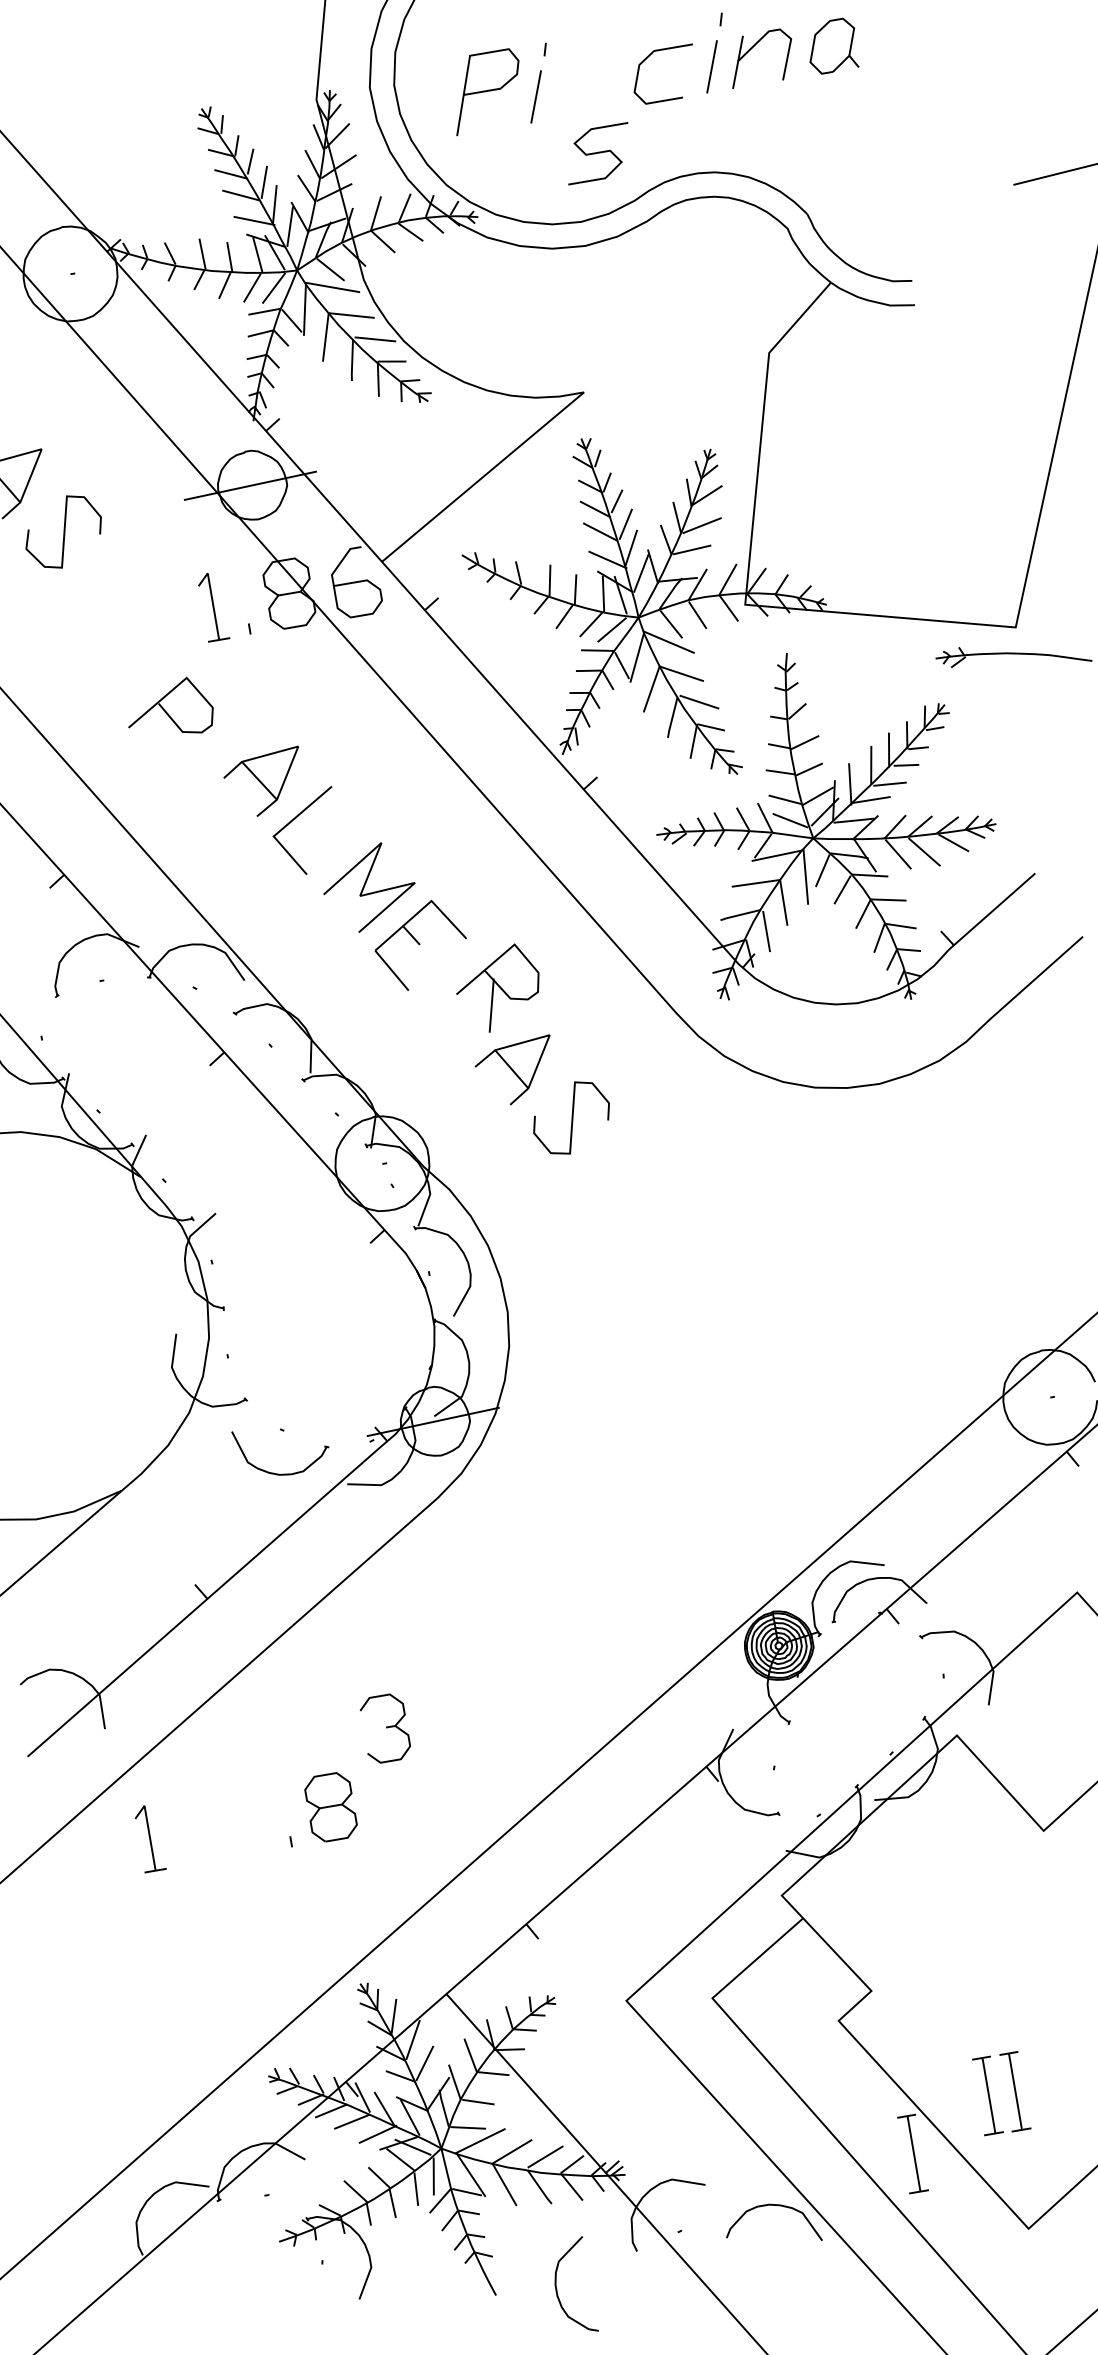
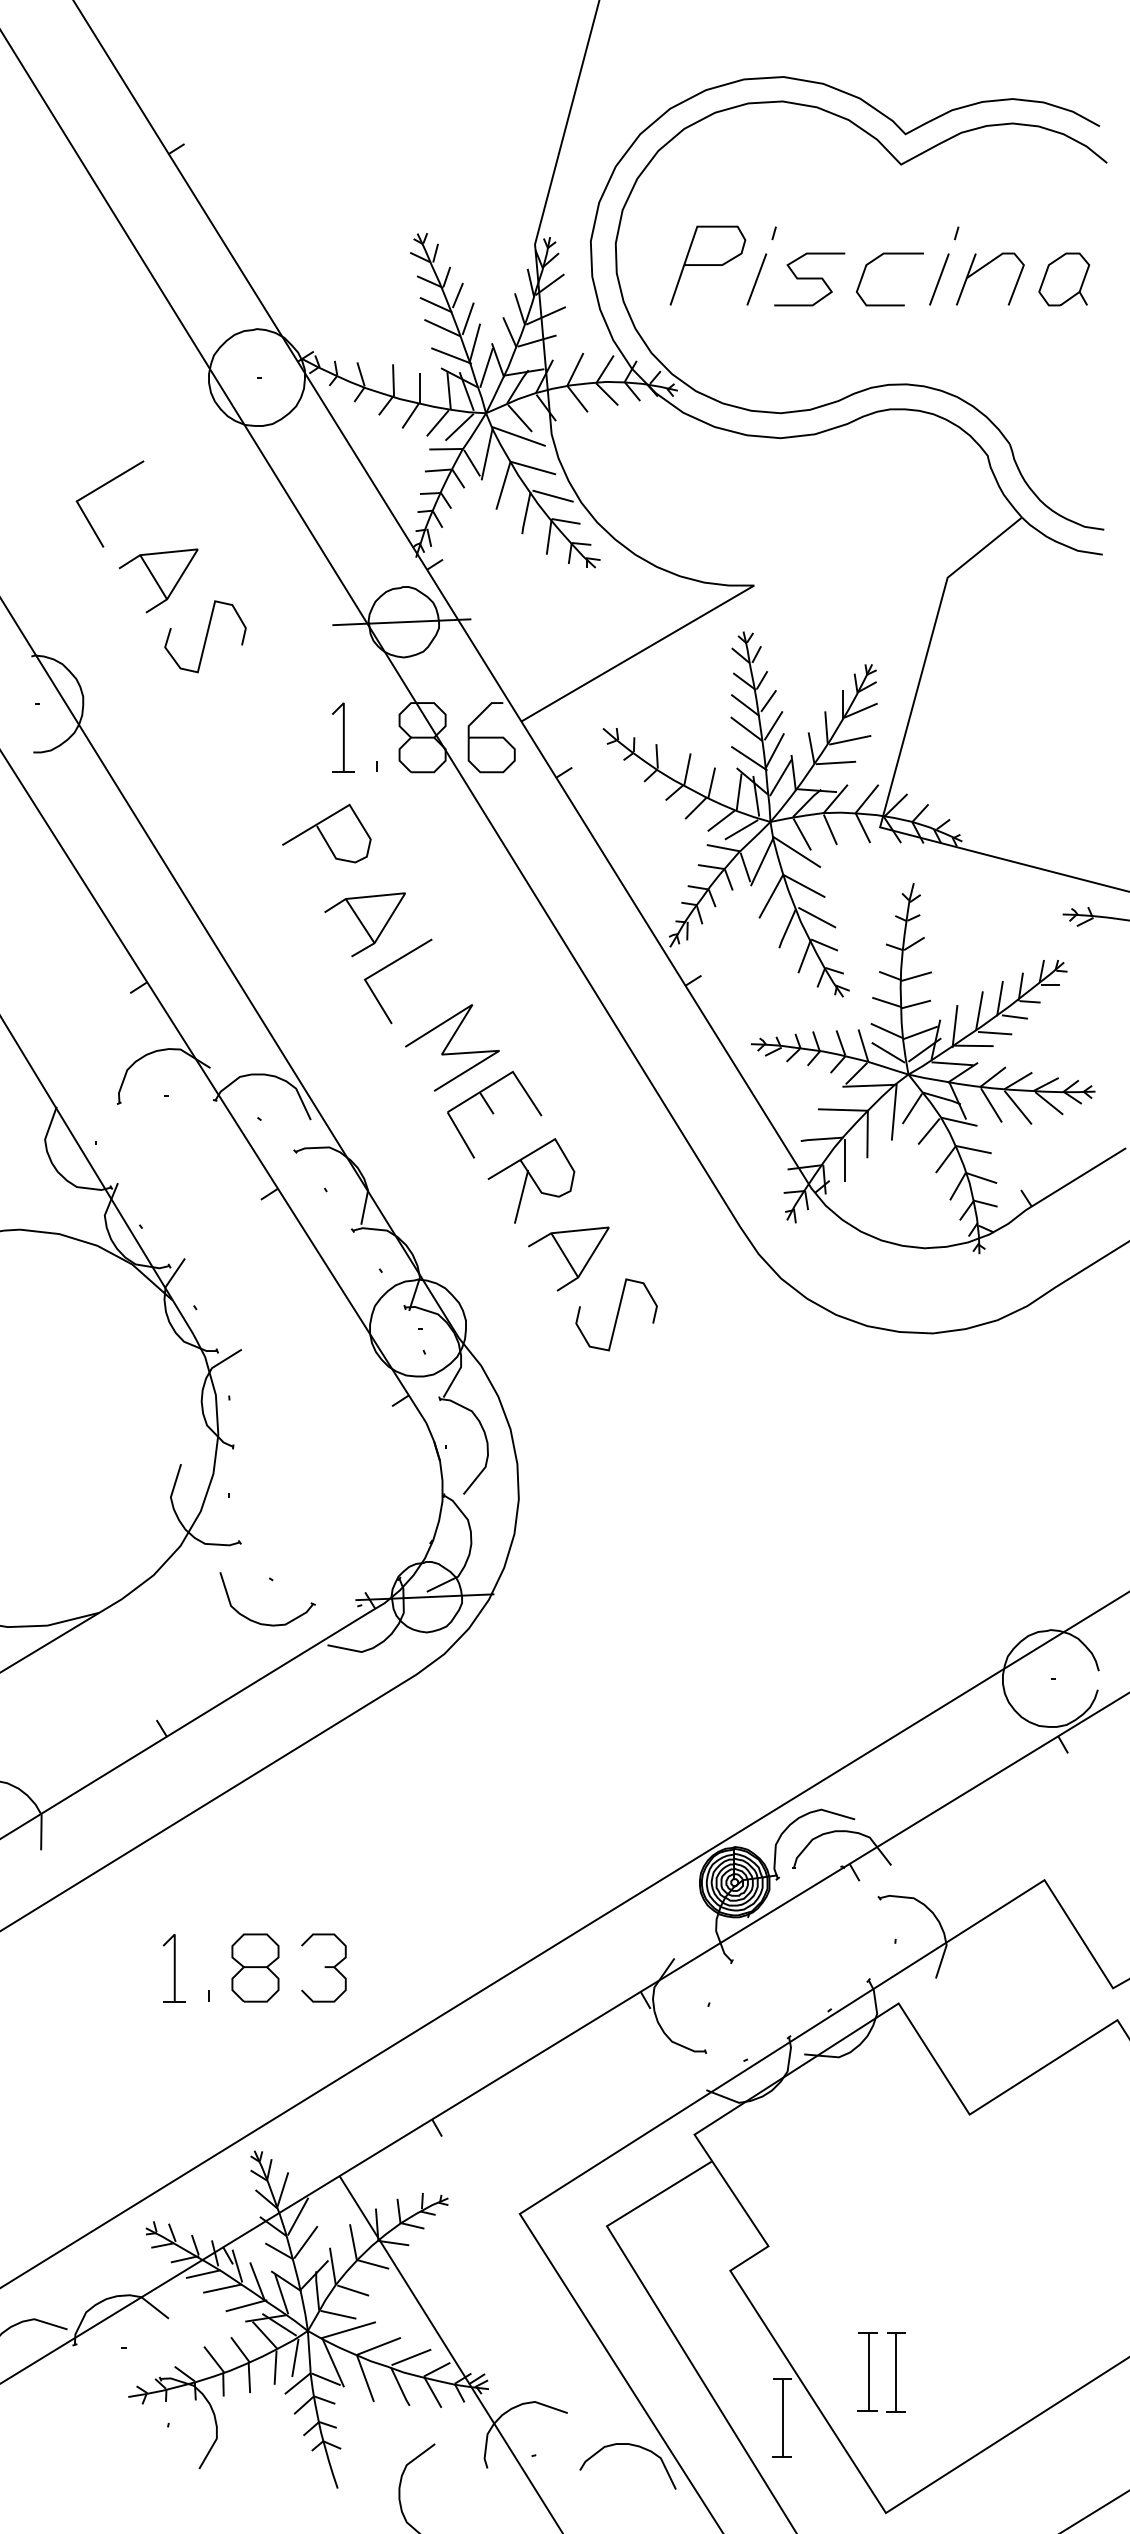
curve: (598, 153) -> (809, 279), moved
curve: (166, 711) -> (323, 835), moved
part: (498, 988) -> (531, 1180), moved
part: (384, 1728) -> (323, 1967), moved
part: (148, 1838) -> (173, 1968), moved

